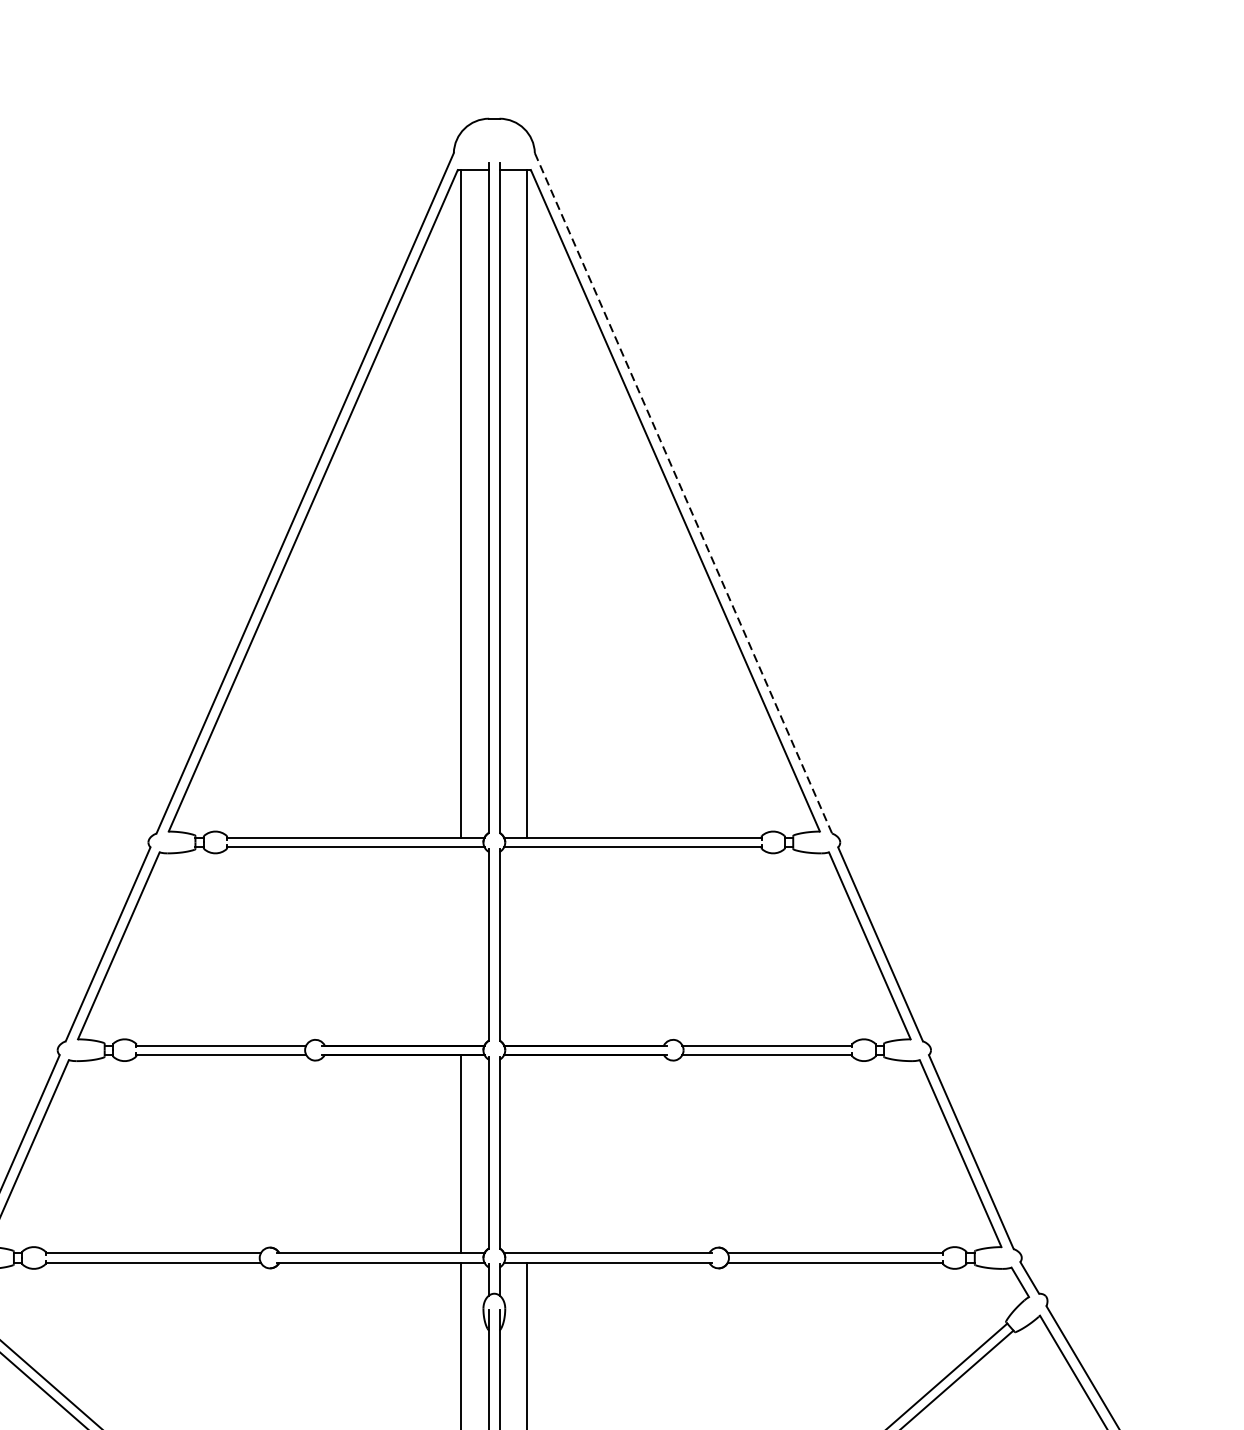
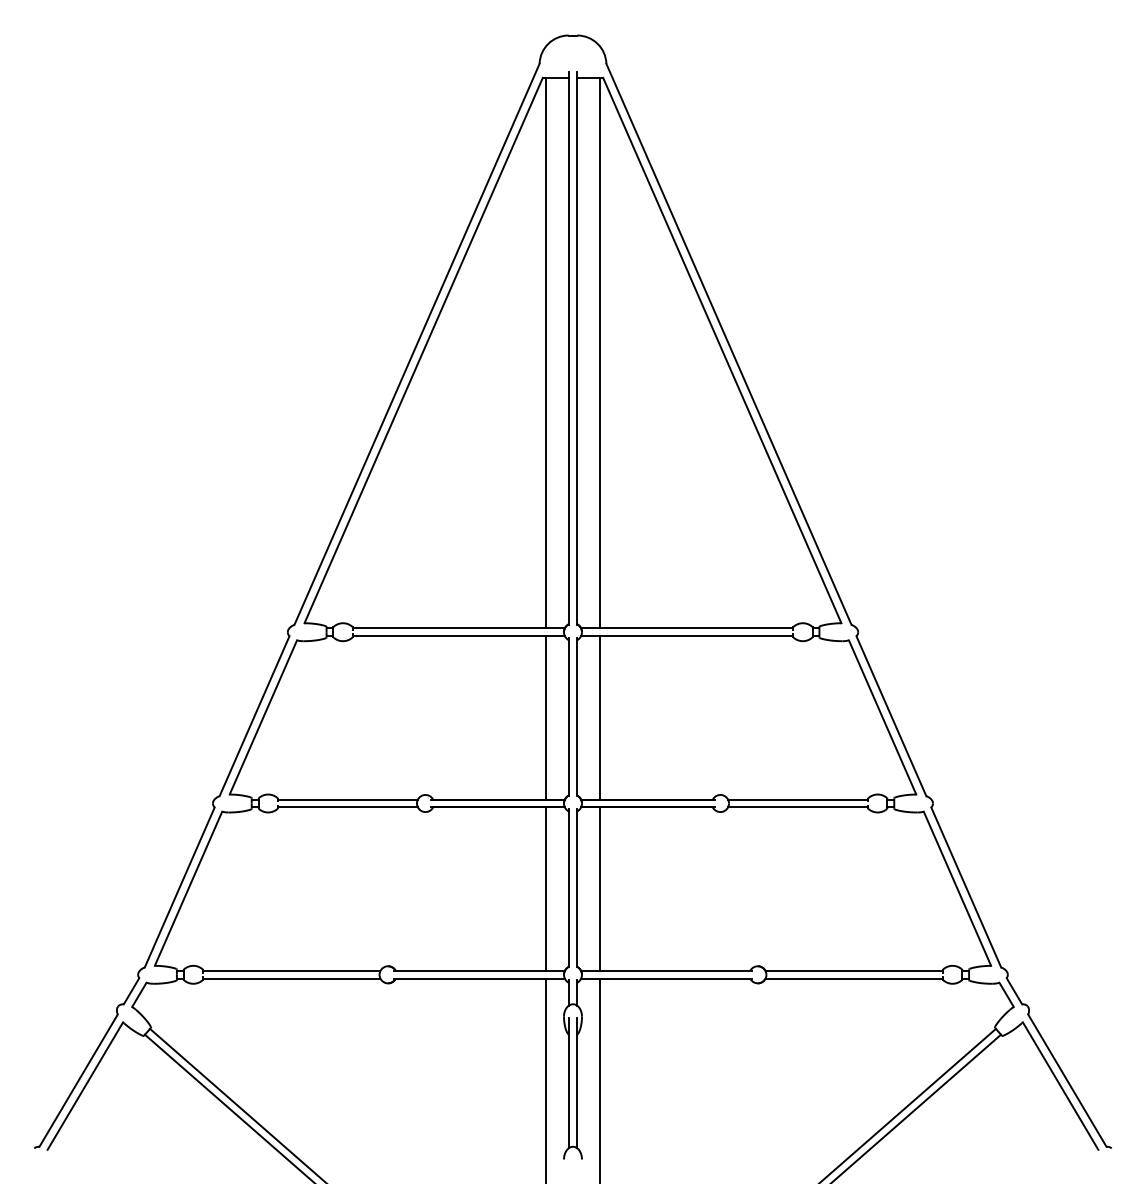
line: (684, 493) -> (729, 344), dashed -> solid
line: (460, 945) -> (545, 717), added
line: (527, 945) -> (600, 717), added
line: (527, 1153) -> (600, 888), added

